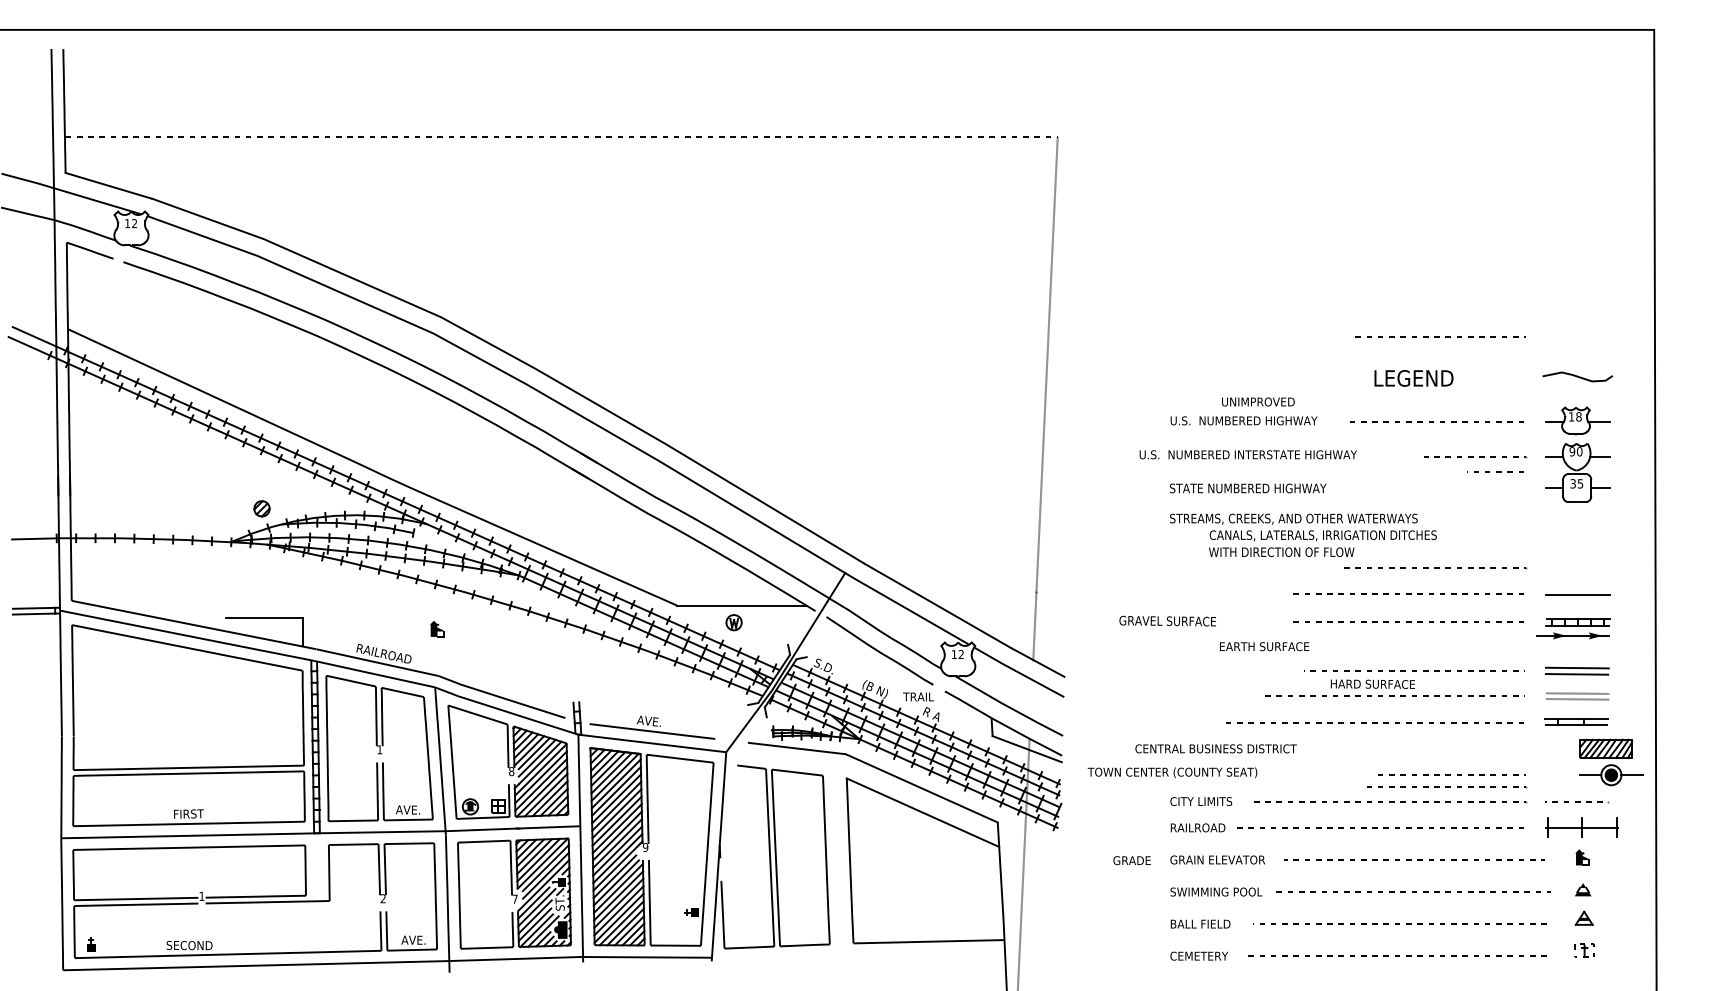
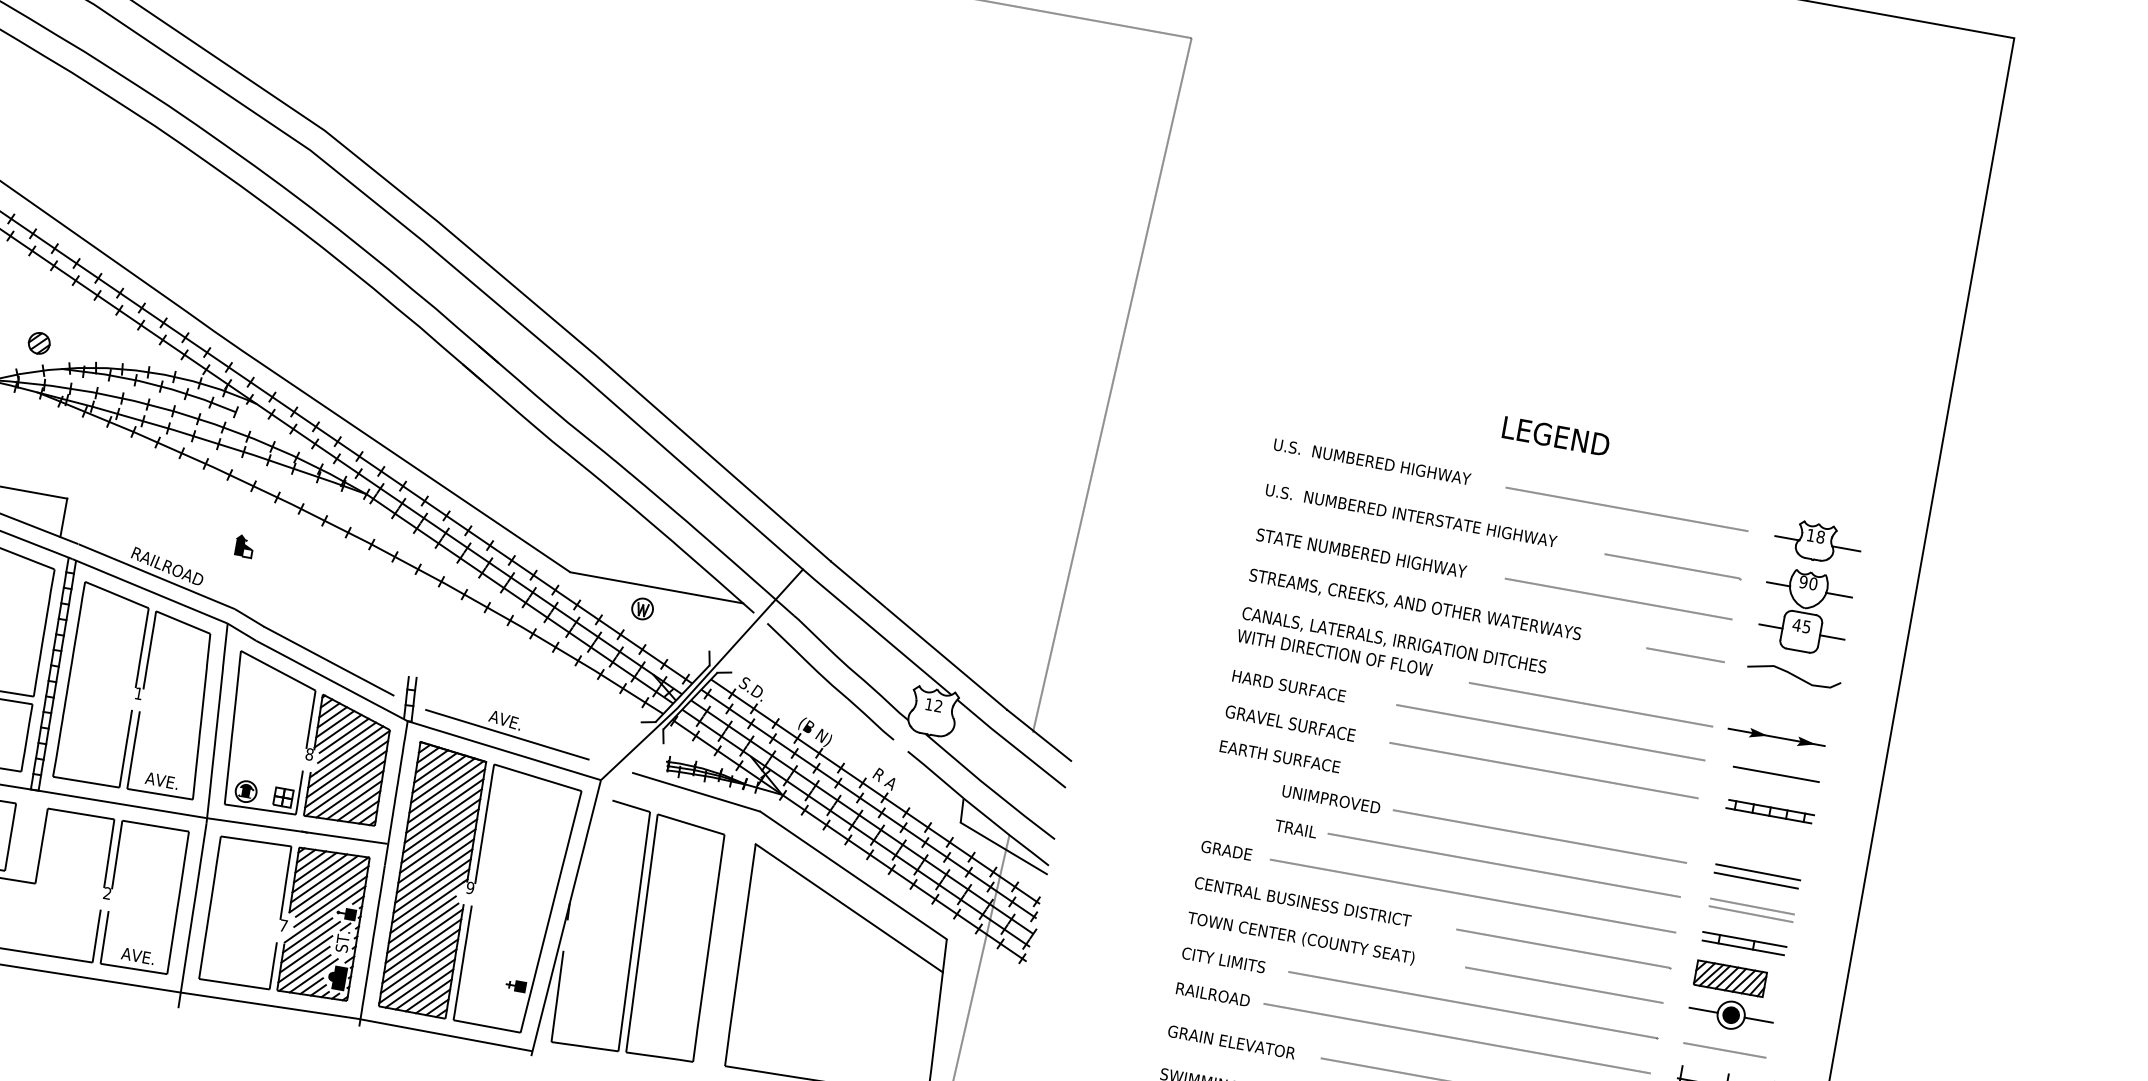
line: (1439, 336) -> (1617, 597), moved
curve: (1577, 376) -> (1793, 675), moved
text: (1413, 378) -> (1555, 436), moved
text: (1258, 401) -> (1331, 798), moved
text: (1247, 454) -> (1410, 515), moved
line: (1496, 471) -> (1685, 654), moved
text: (1573, 483) -> (1797, 624), 35 -> 45
text: (1322, 543) -> (1391, 651), moved
text: (1167, 620) -> (1290, 722), moved
part: (1572, 635) -> (1775, 736), moved
text: (1264, 646) -> (1280, 756), moved
text: (1372, 683) -> (1288, 684), moved
text: (918, 696) -> (1296, 828), moved
text: (1215, 748) -> (1302, 901), moved
part: (1611, 762) -> (1734, 998), moved
text: (1172, 772) -> (1301, 938), moved
line: (1447, 787) -> (1565, 949), moved
text: (1131, 860) -> (1225, 850), moved

